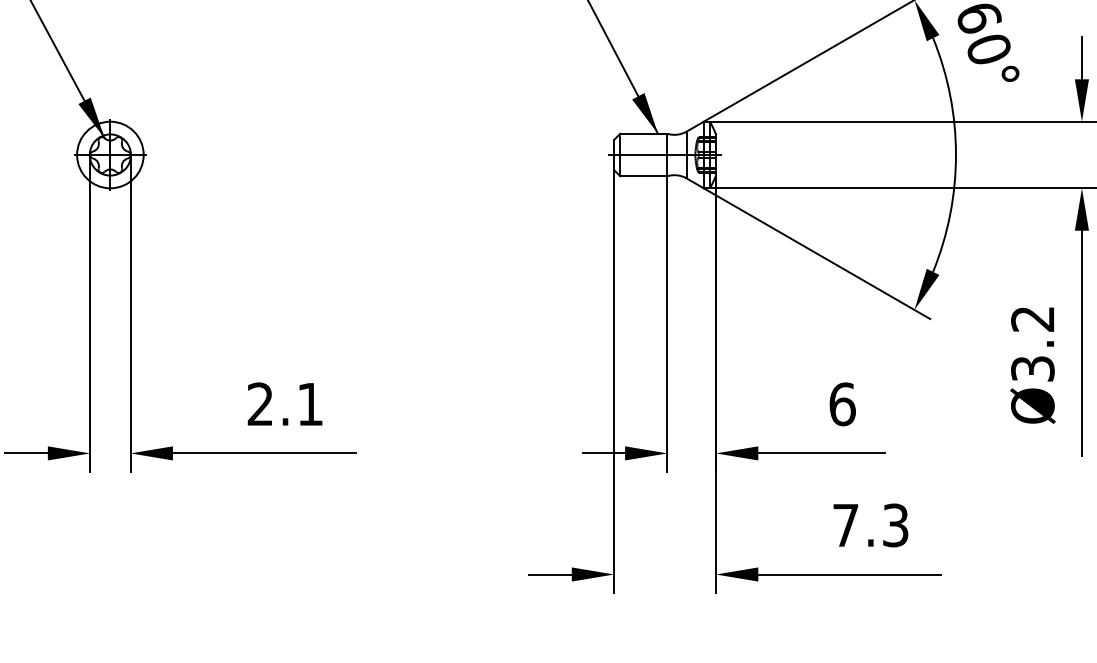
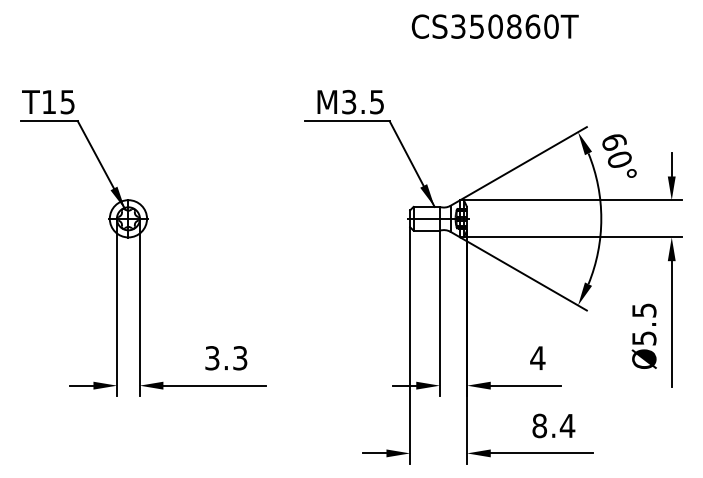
text: (1033, 342) -> (644, 323), Ø3.2 -> Ø5.5
text: (285, 404) -> (226, 358), 2.1 -> 3.3
text: (841, 404) -> (537, 358), 6 -> 4
text: (870, 524) -> (553, 425), 7.3 -> 8.4

